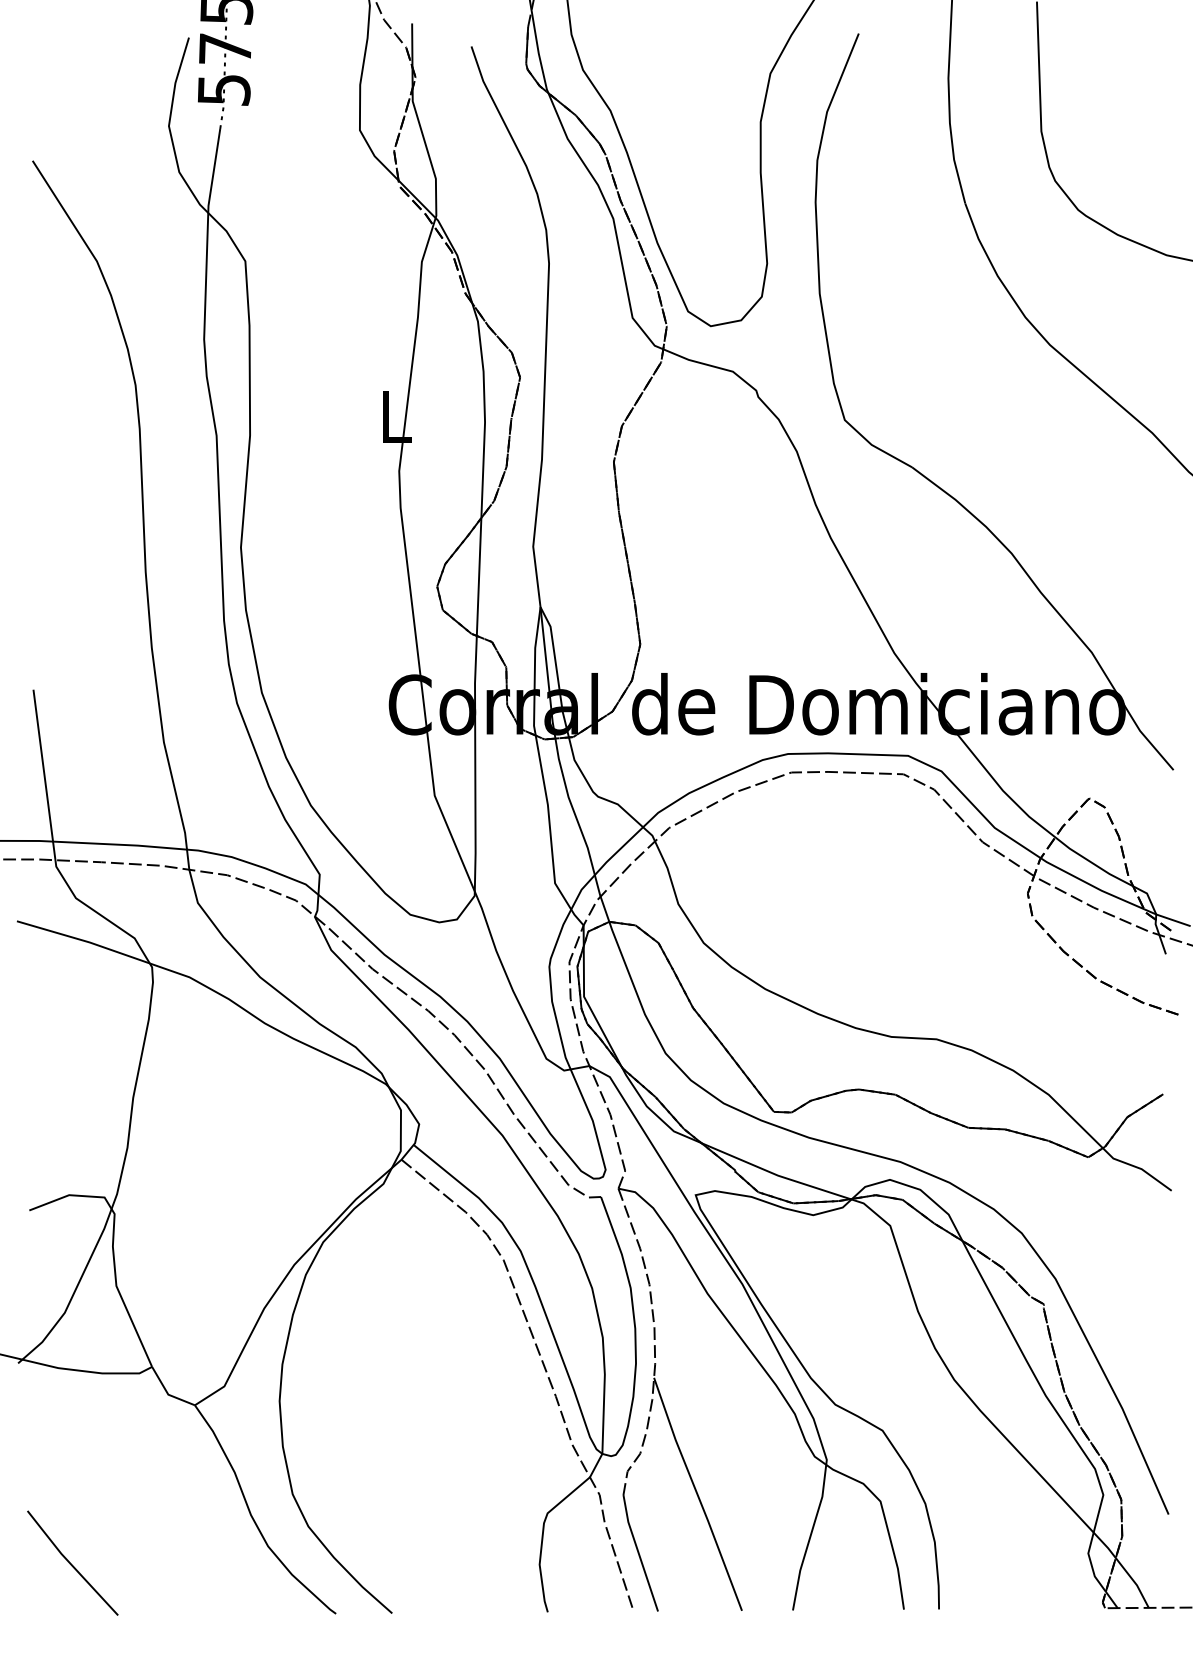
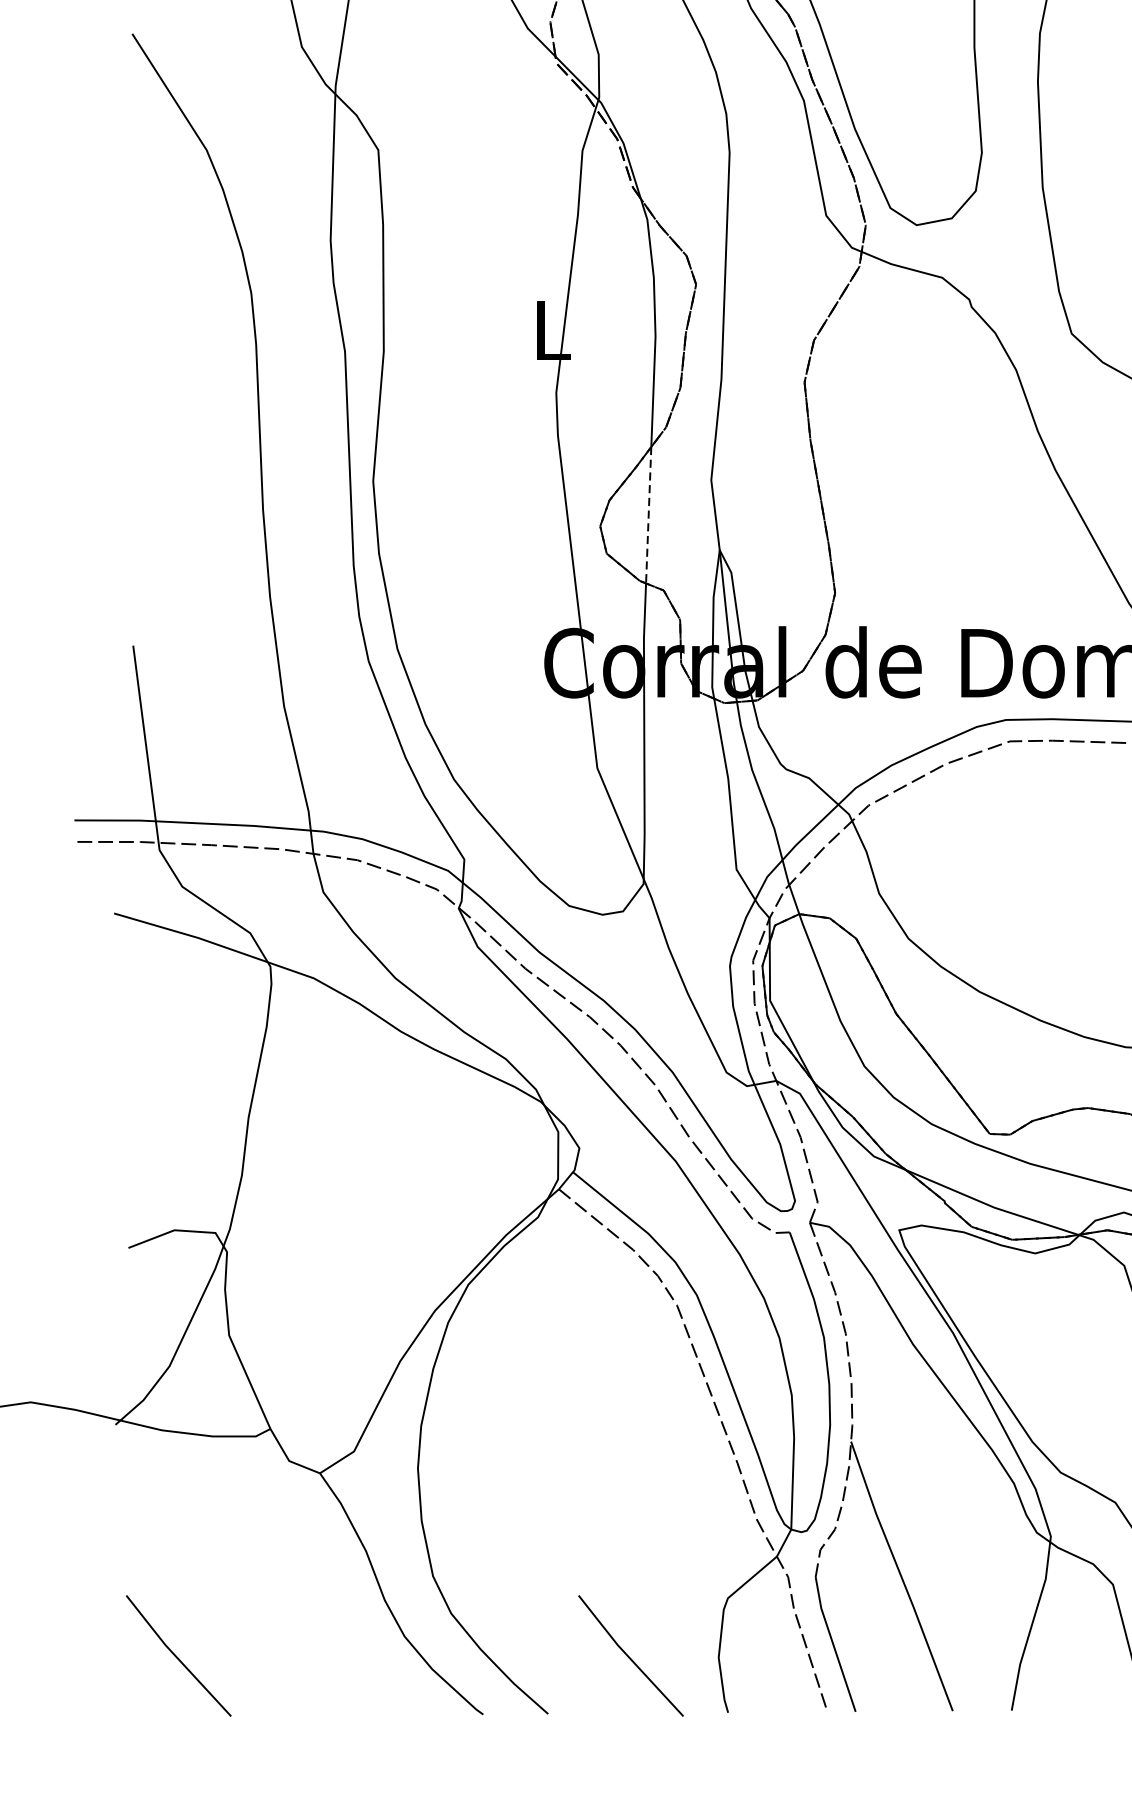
line: (479, 577) -> (649, 515), solid -> dashed
line: (462, 1563) -> (629, 1656), added

